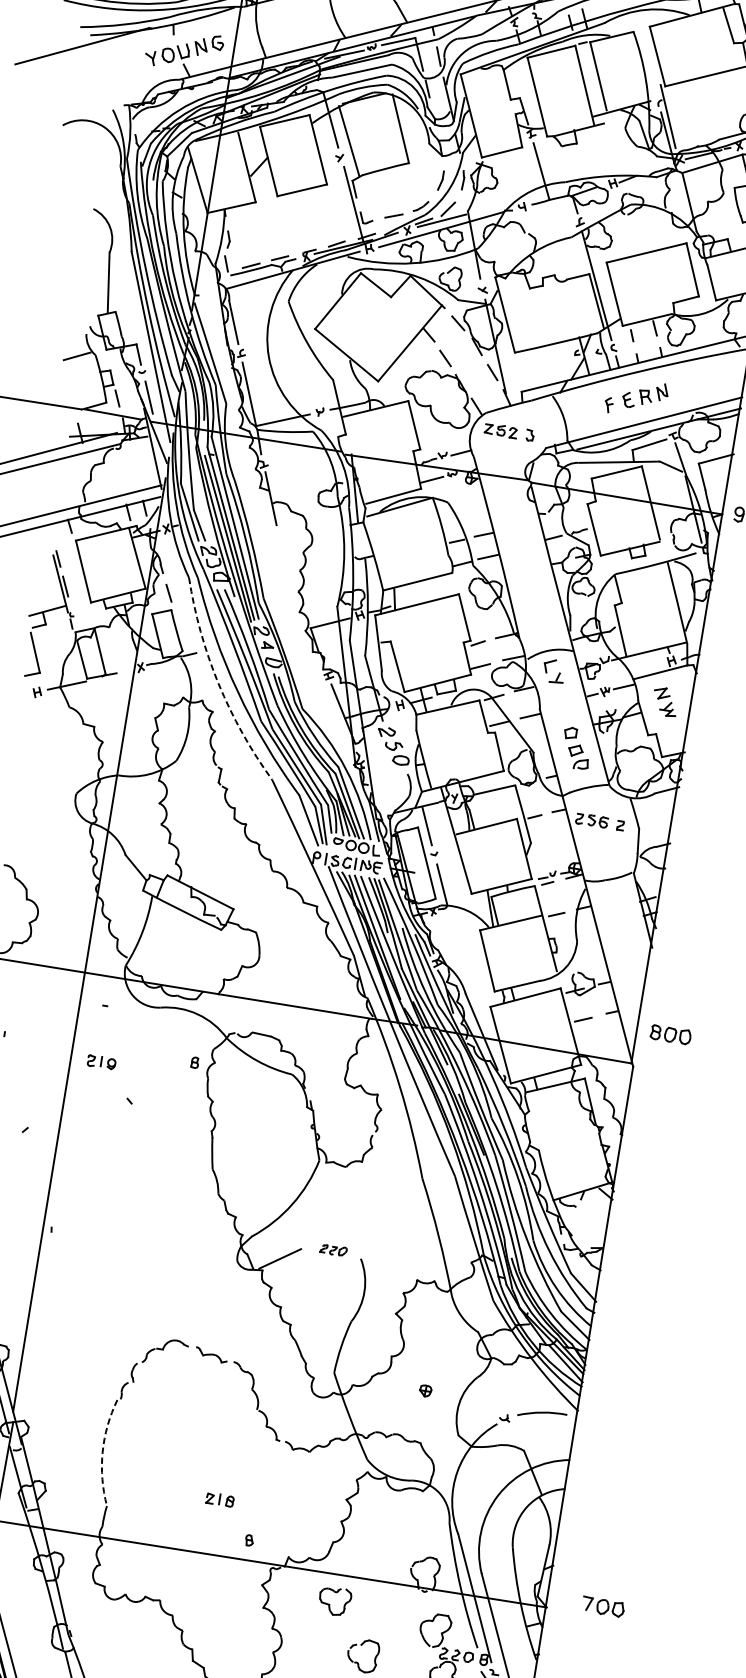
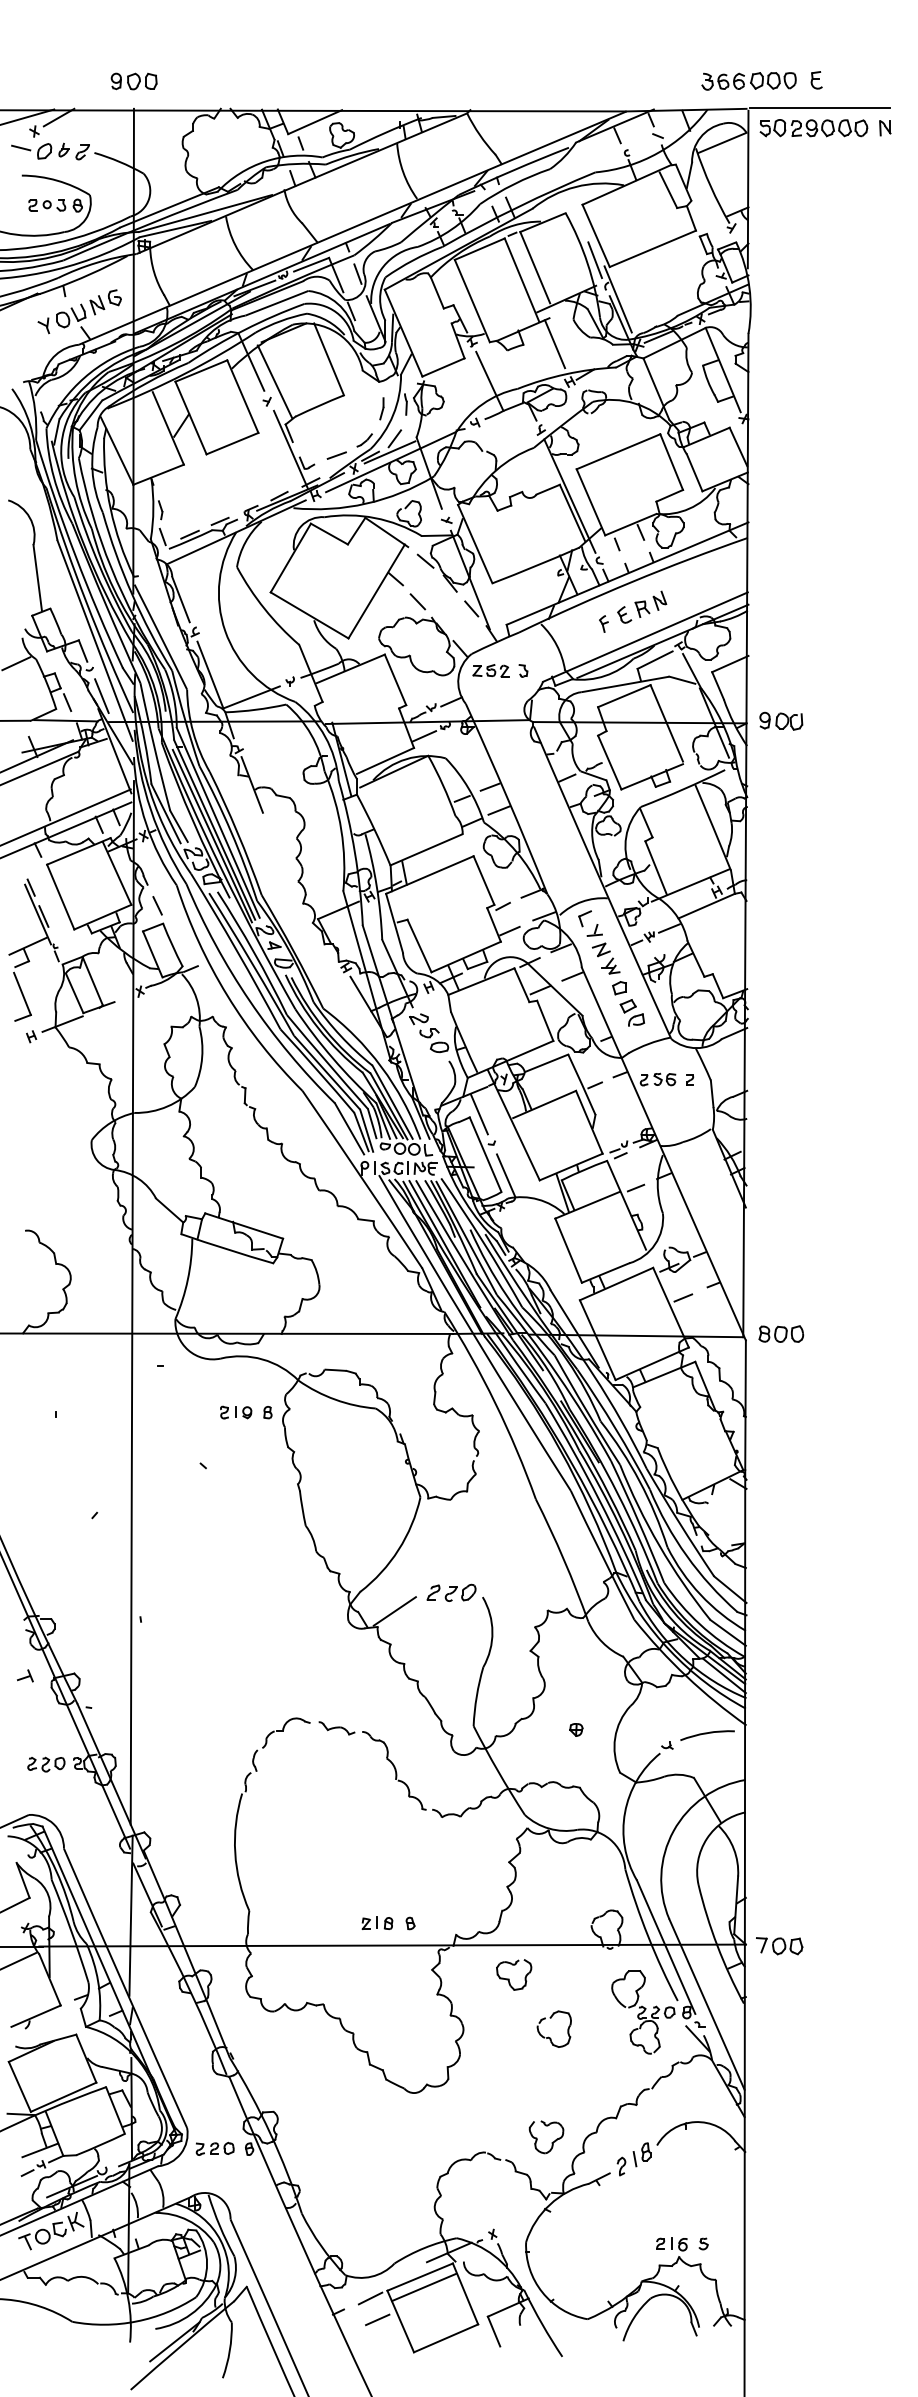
line: (652, 78) -> (594, 260), added
line: (604, 147) -> (554, 344), added
arc: (218, 683) -> (227, 995), dashed -> solid
part: (664, 701) -> (605, 958), moved
part: (671, 1034) -> (781, 1333), moved
part: (101, 1062) -> (236, 1412), moved
part: (333, 1250) -> (451, 1592), size x1.67
arc: (102, 1451) -> (235, 1852), dashed -> solid
part: (220, 1499) -> (377, 1922), moved
part: (603, 1607) -> (779, 1946), moved

